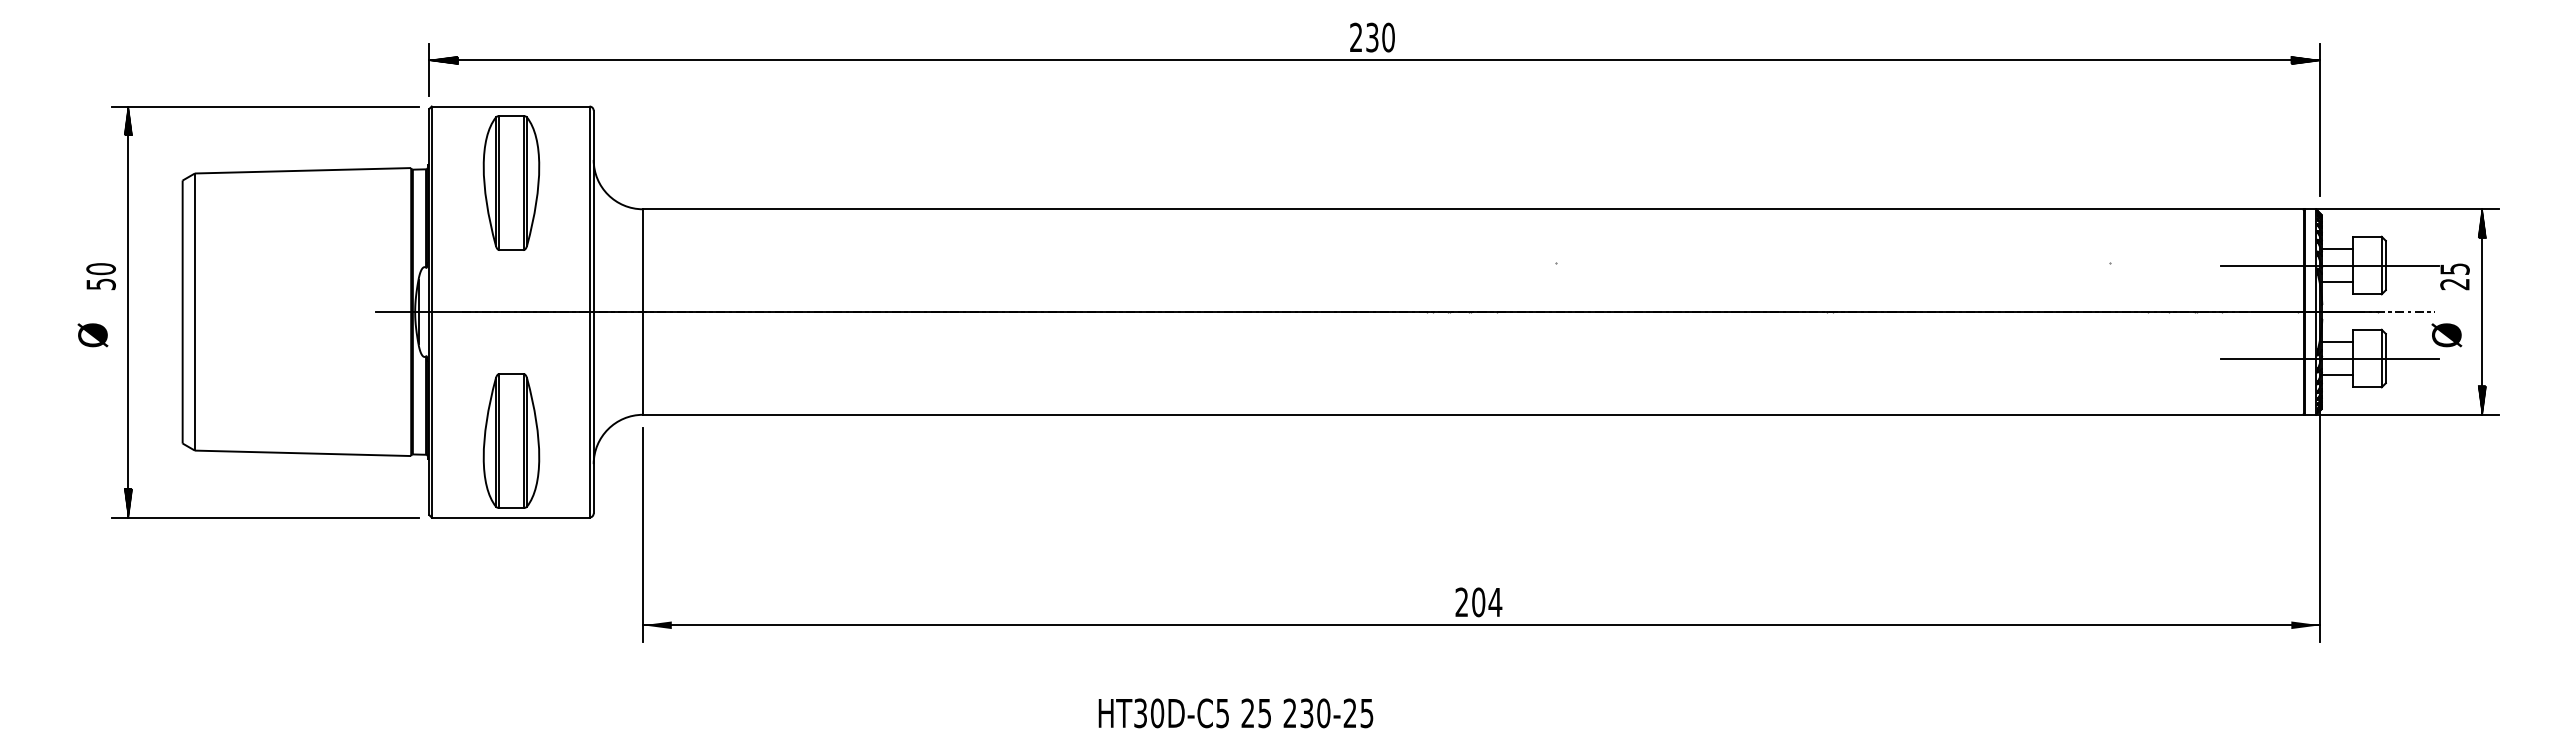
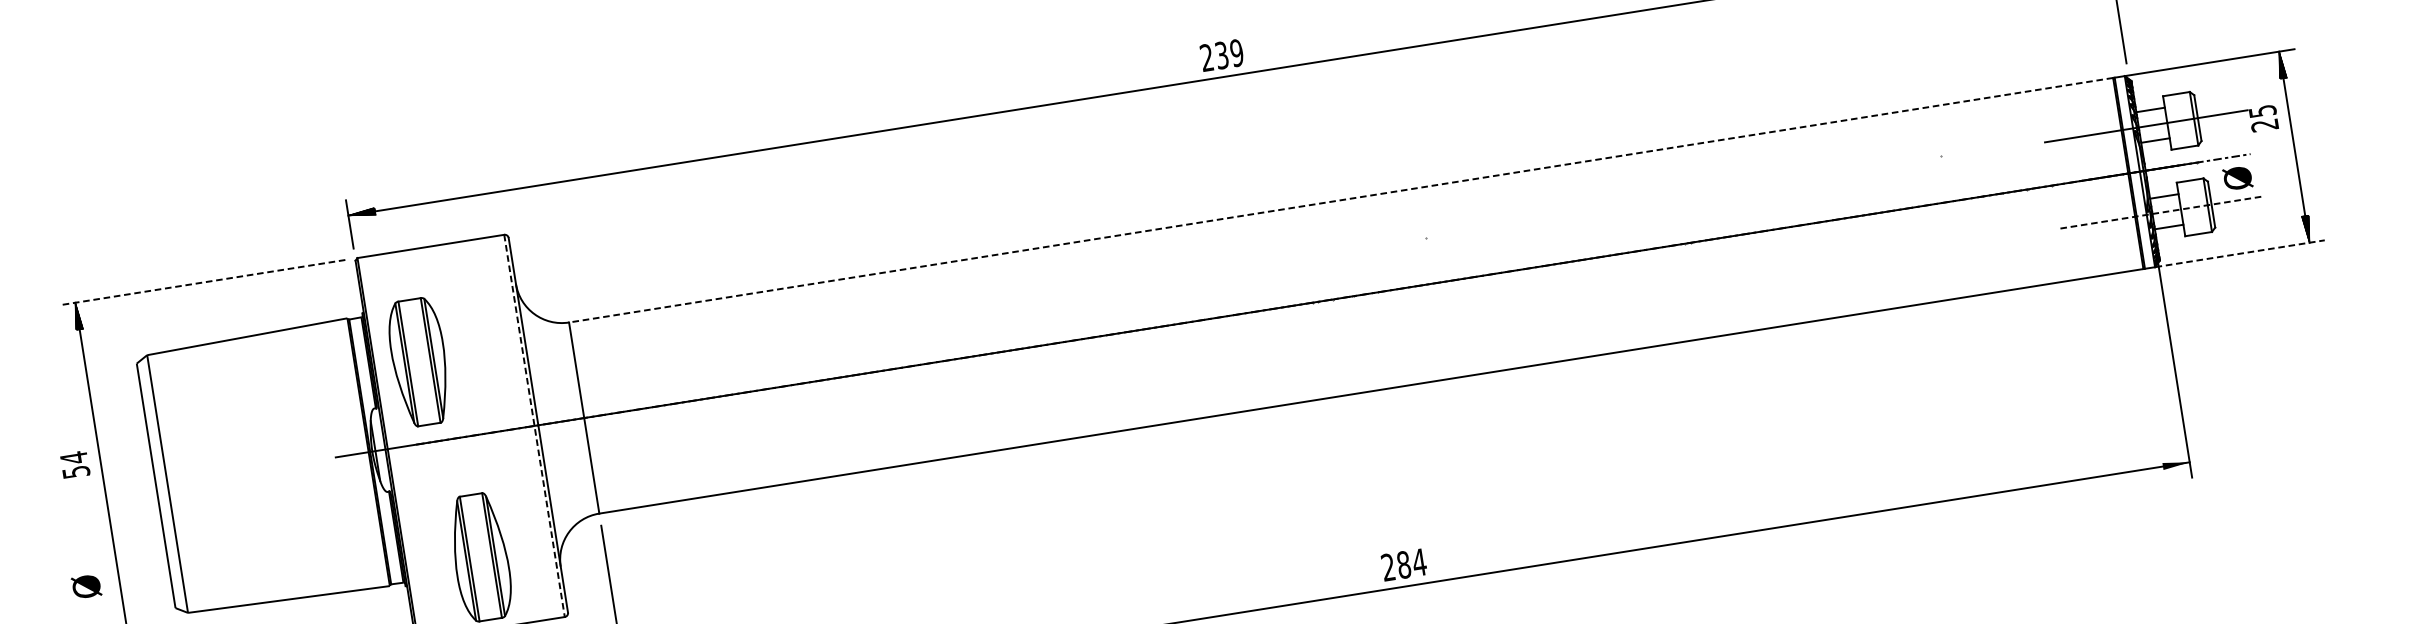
text: (1388, 37) -> (1236, 52), 230 -> 239
line: (264, 106) -> (201, 282), solid -> dashed
part: (511, 182) -> (419, 361), moved
line: (1472, 209) -> (1340, 200), solid -> dashed
text: (100, 268) -> (73, 457), 50 -> 54
line: (589, 312) -> (534, 426), solid -> dashed
text: (92, 335) -> (86, 586), moved
text: (2446, 335) -> (2237, 178), moved
line: (2330, 358) -> (2160, 212), solid -> dashed
line: (2407, 414) -> (2239, 253), solid -> dashed
text: (1478, 602) -> (1403, 565), 204 -> 284

